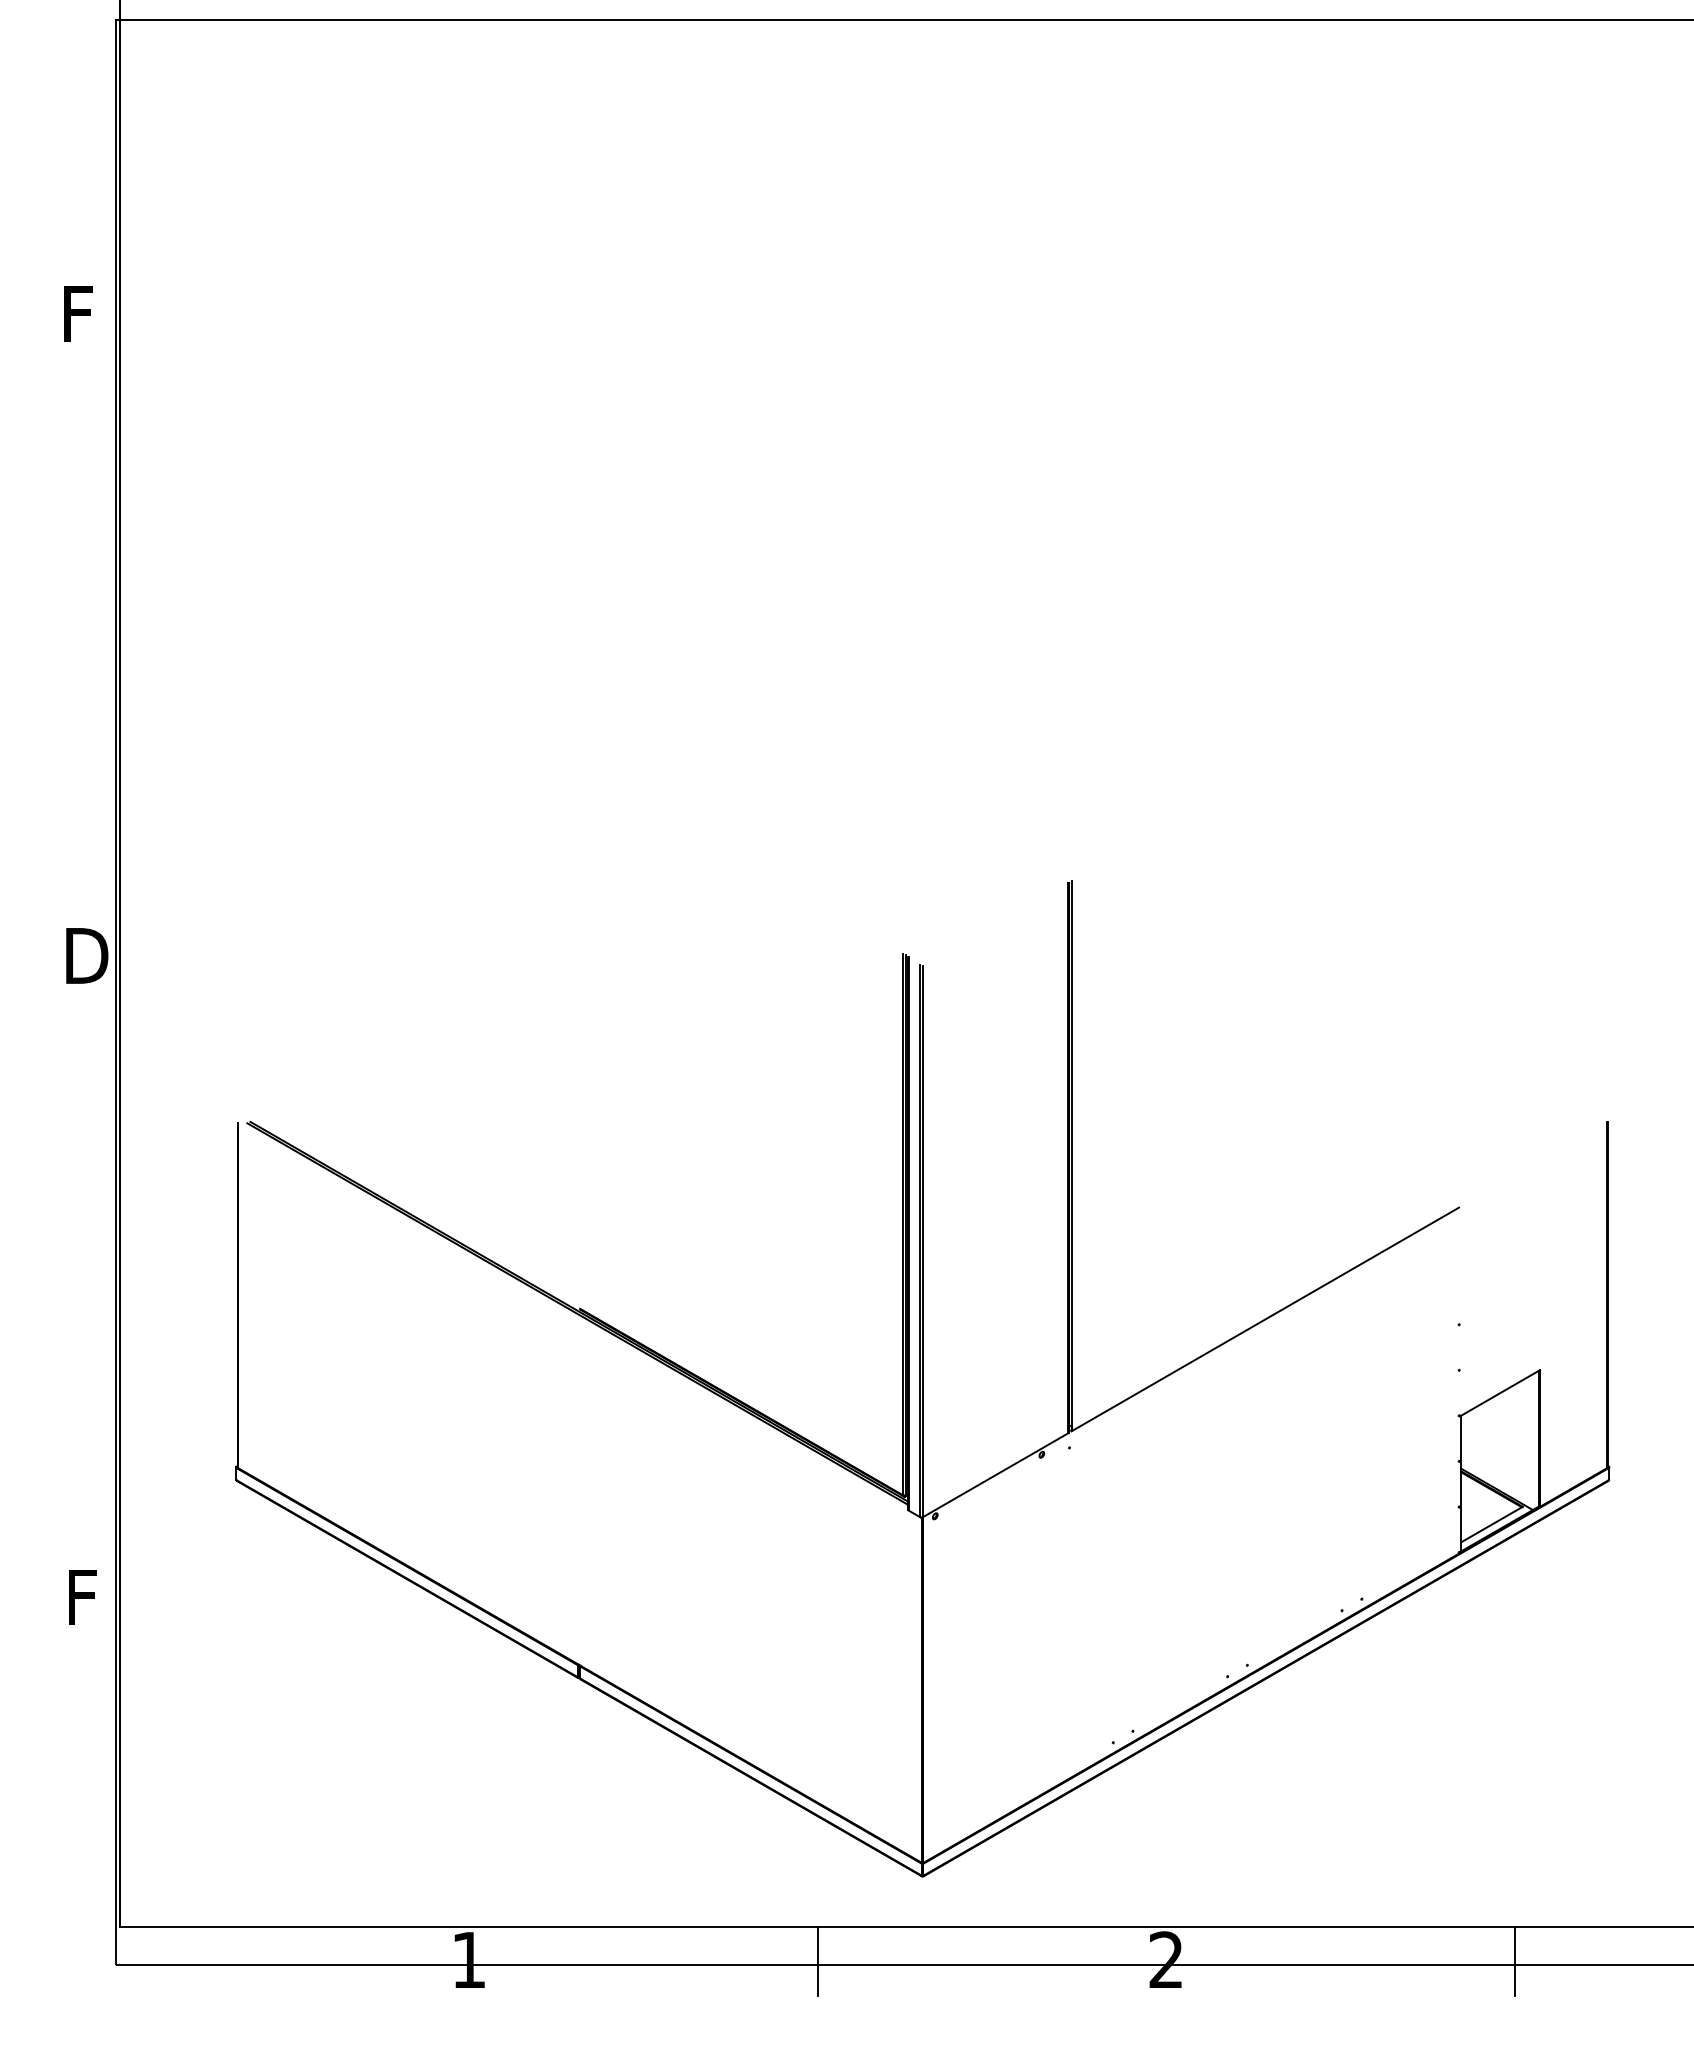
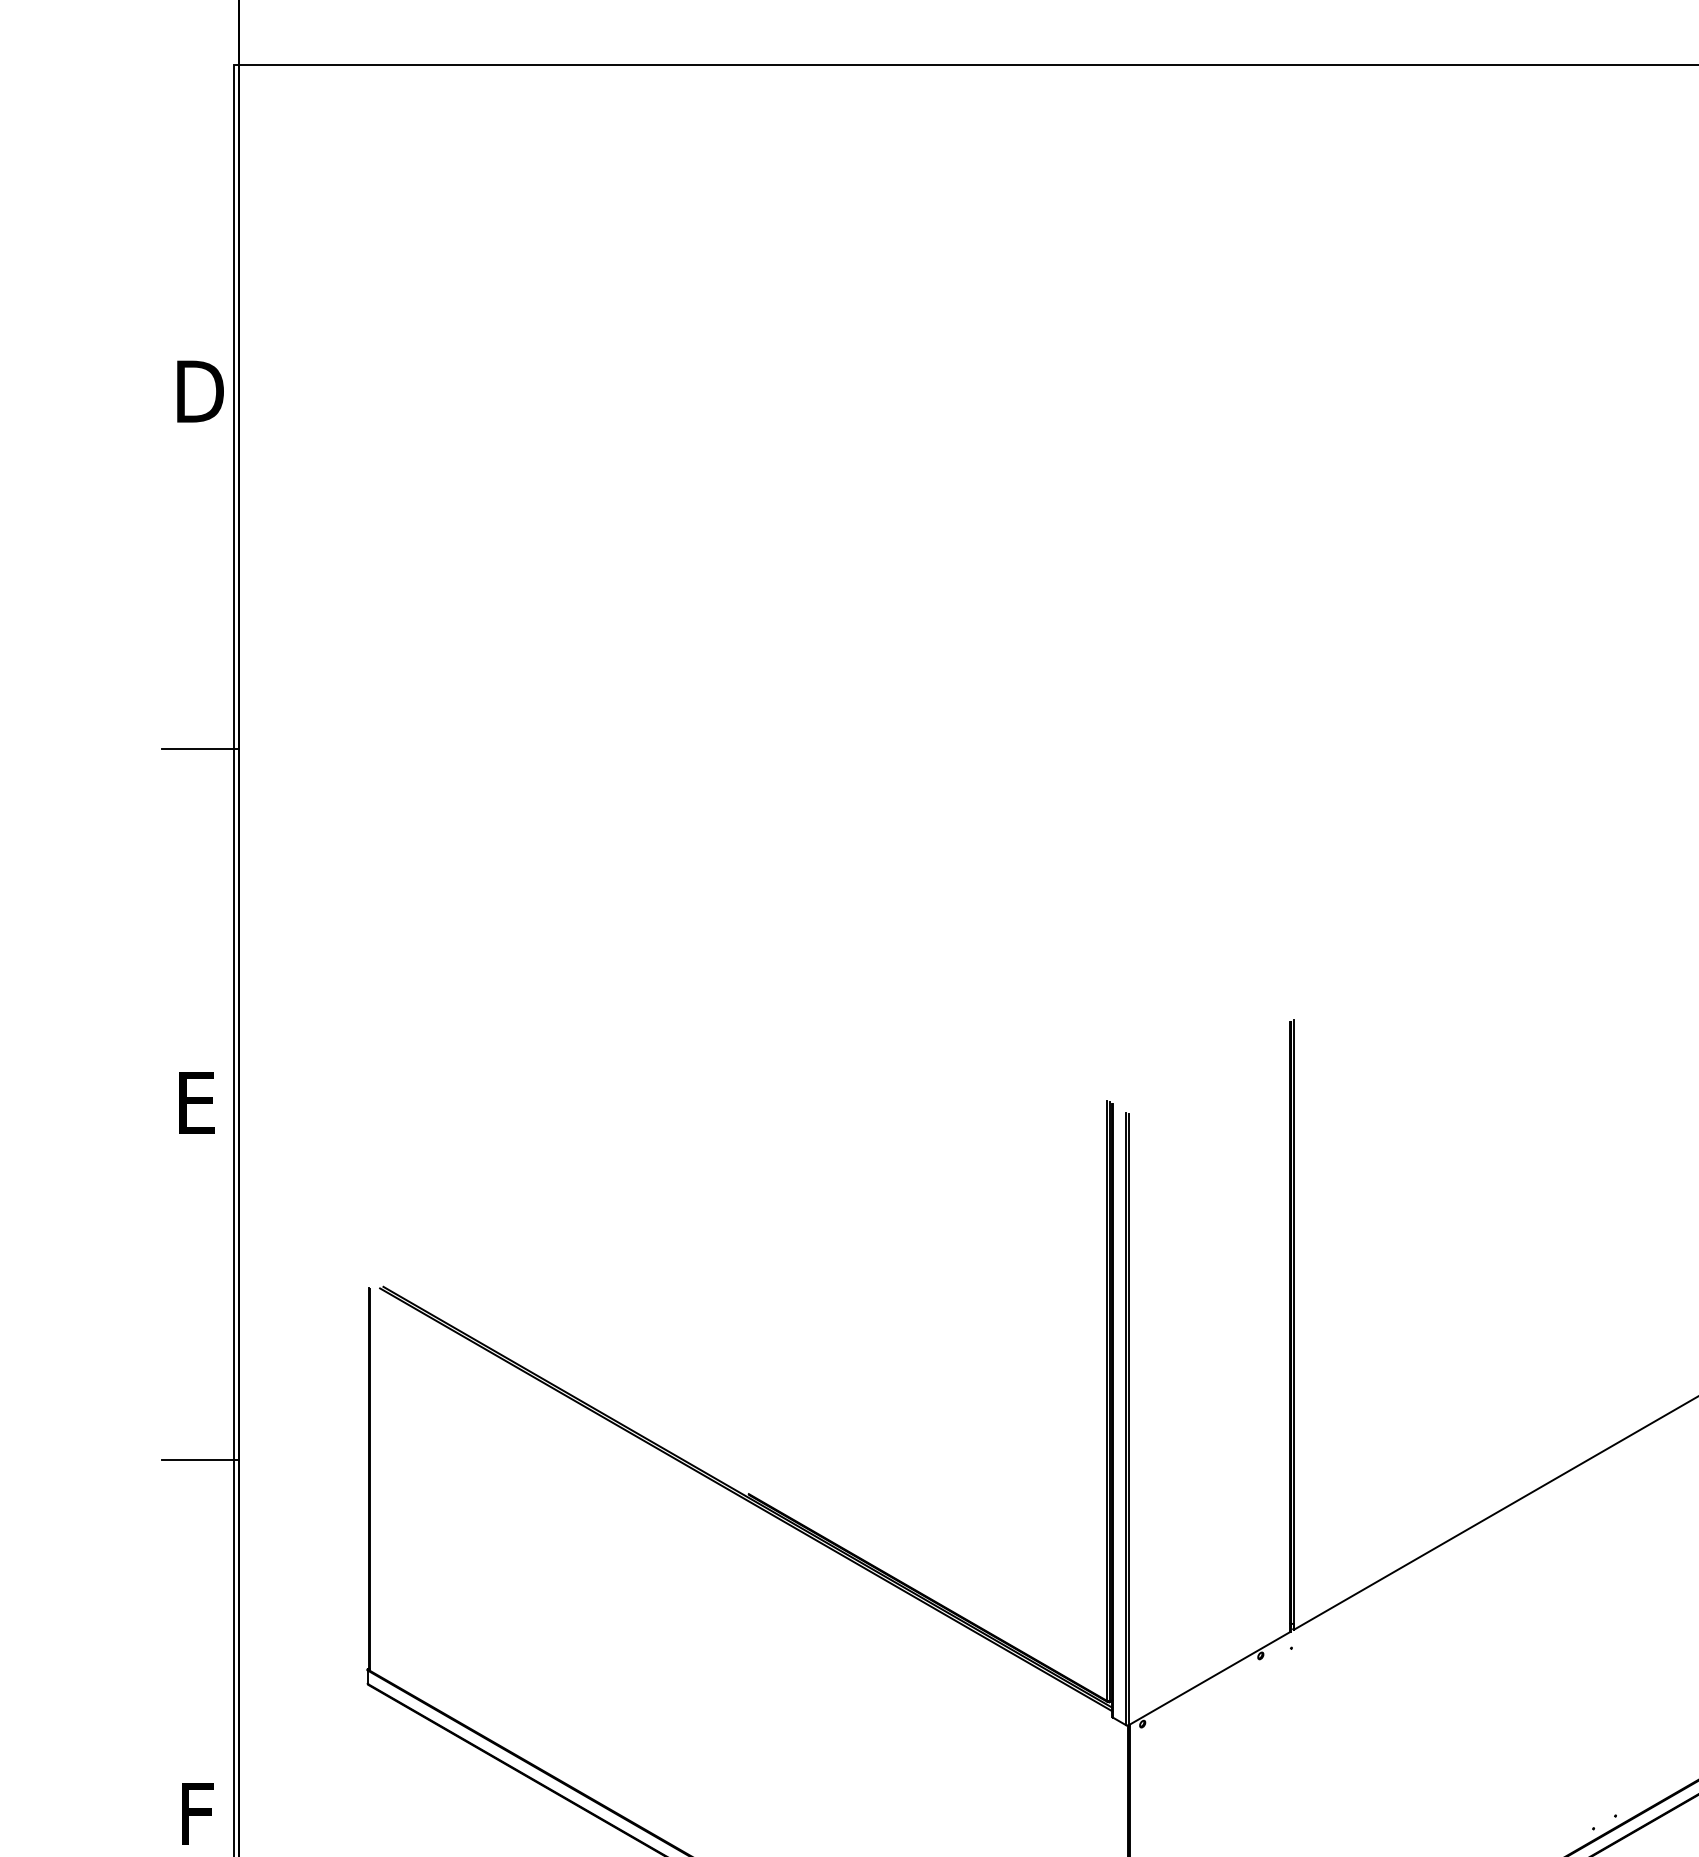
text: (85, 314) -> (200, 391), F -> D
line: (85, 636) -> (200, 748), added
text: (87, 955) -> (202, 1102), D -> E
line: (85, 1277) -> (200, 1459), added

